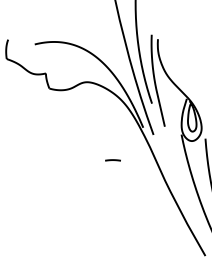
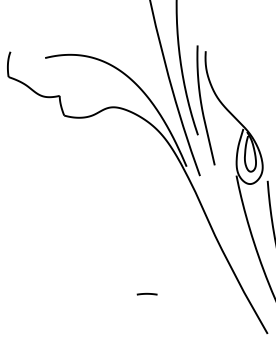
line: (112, 159) -> (146, 293), moved

